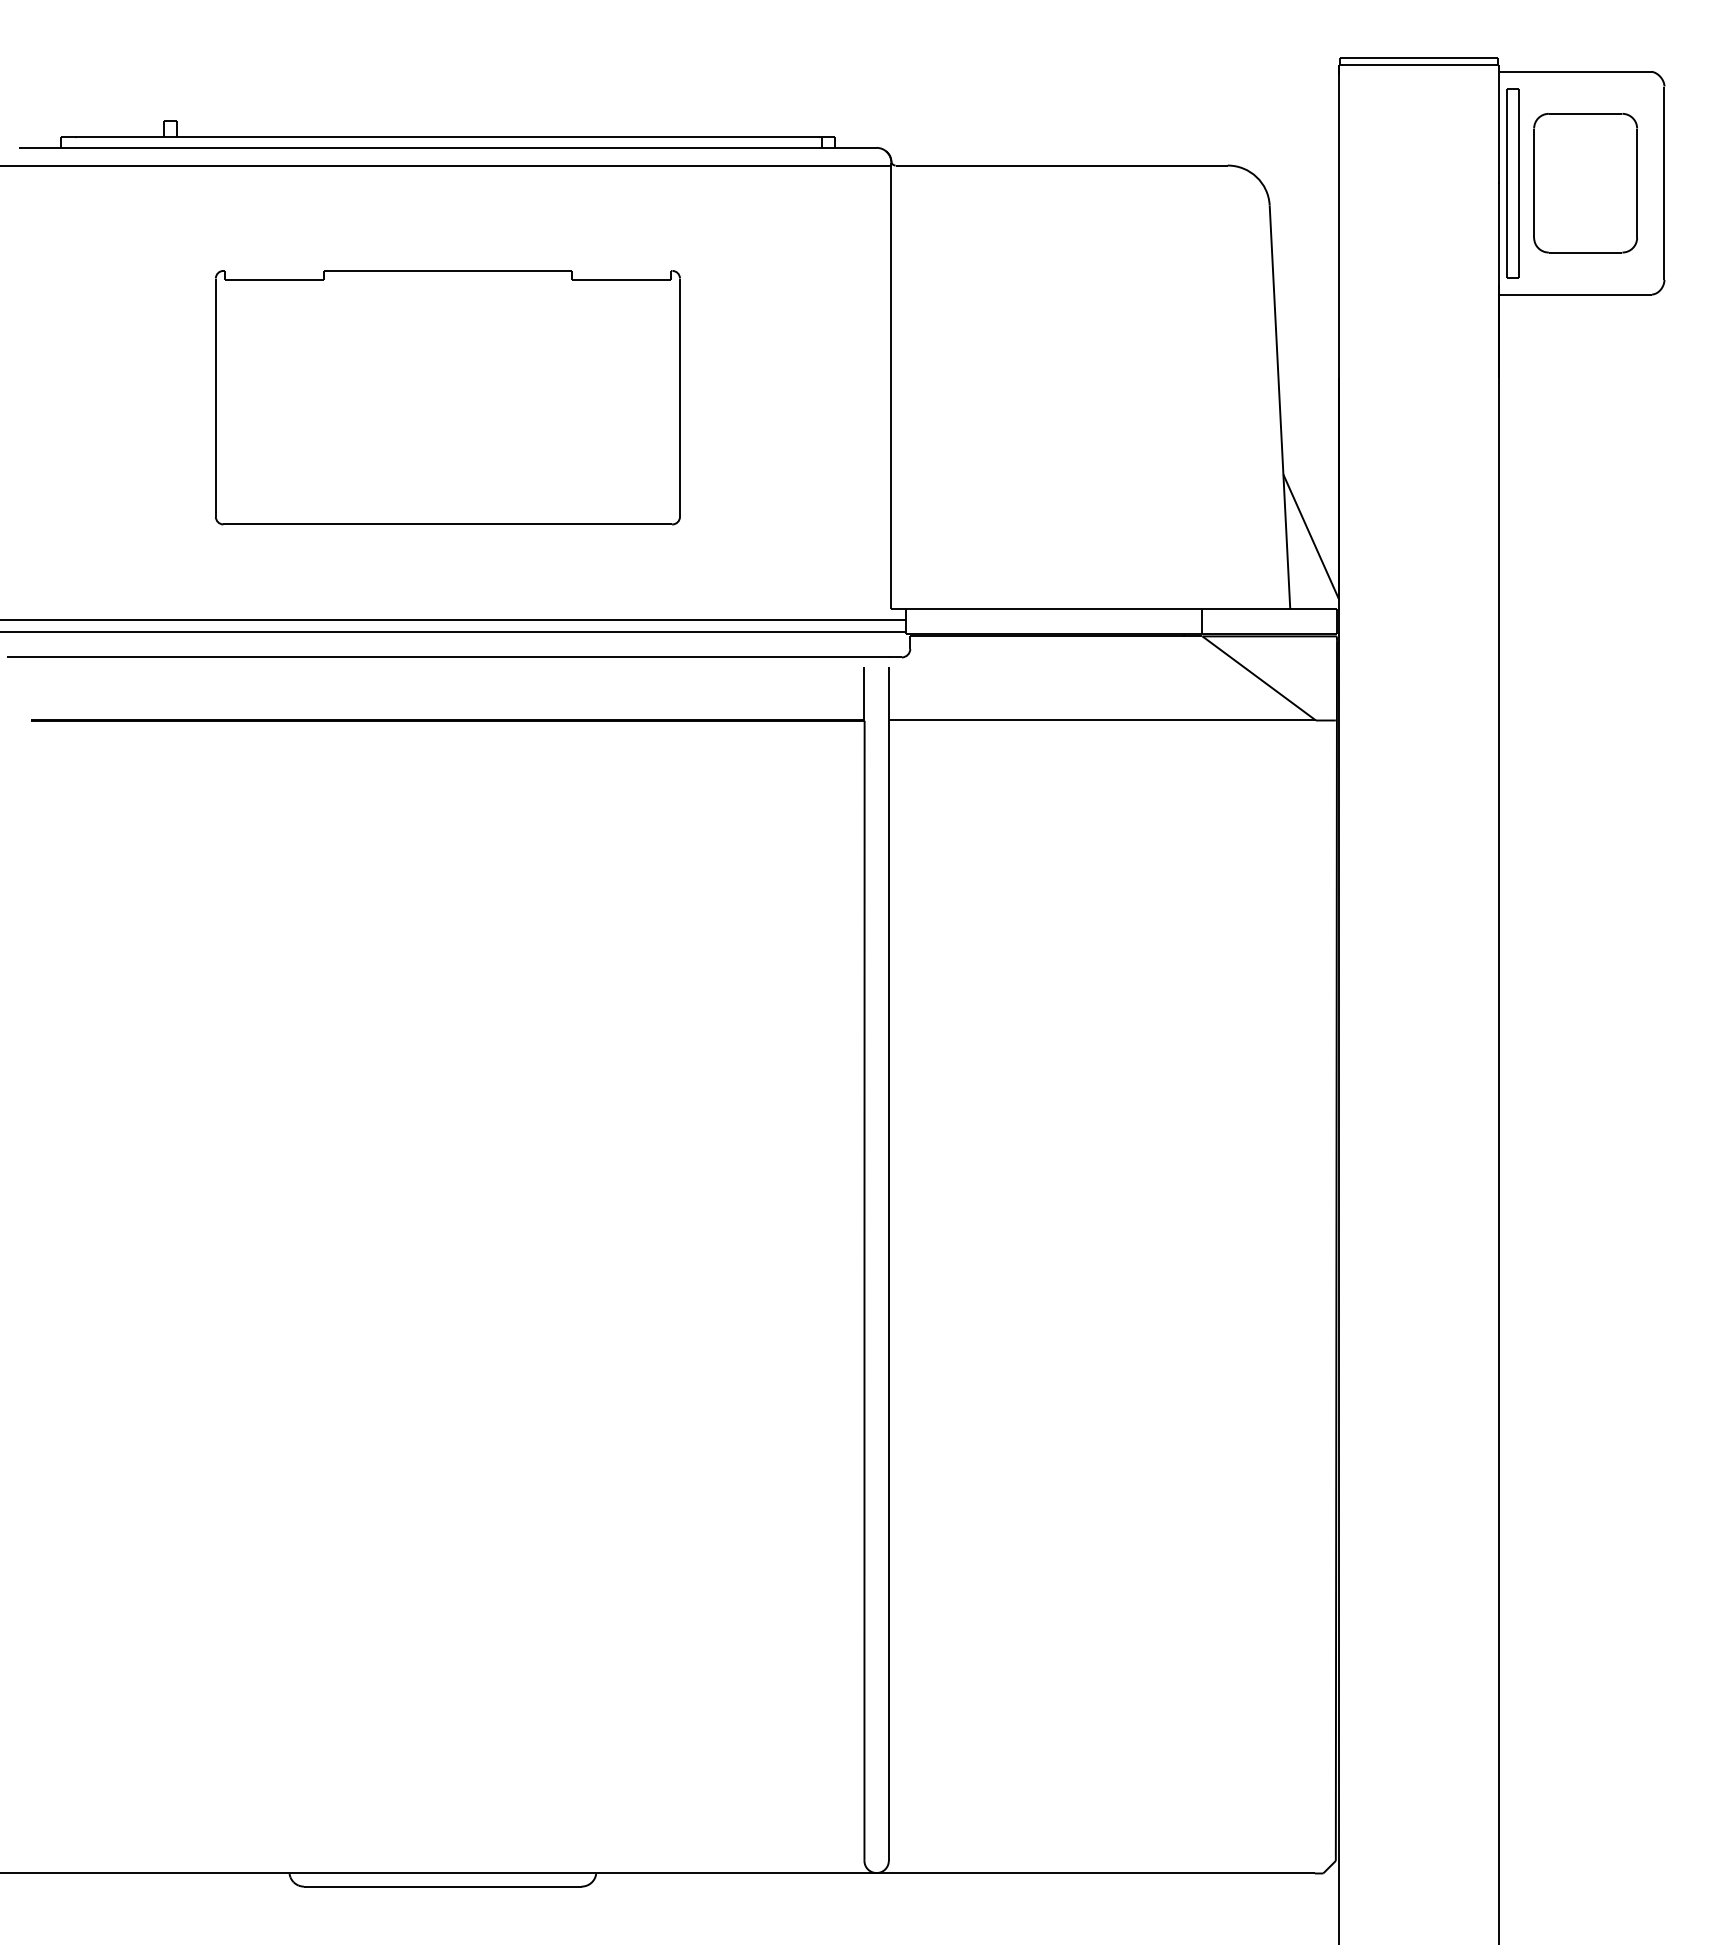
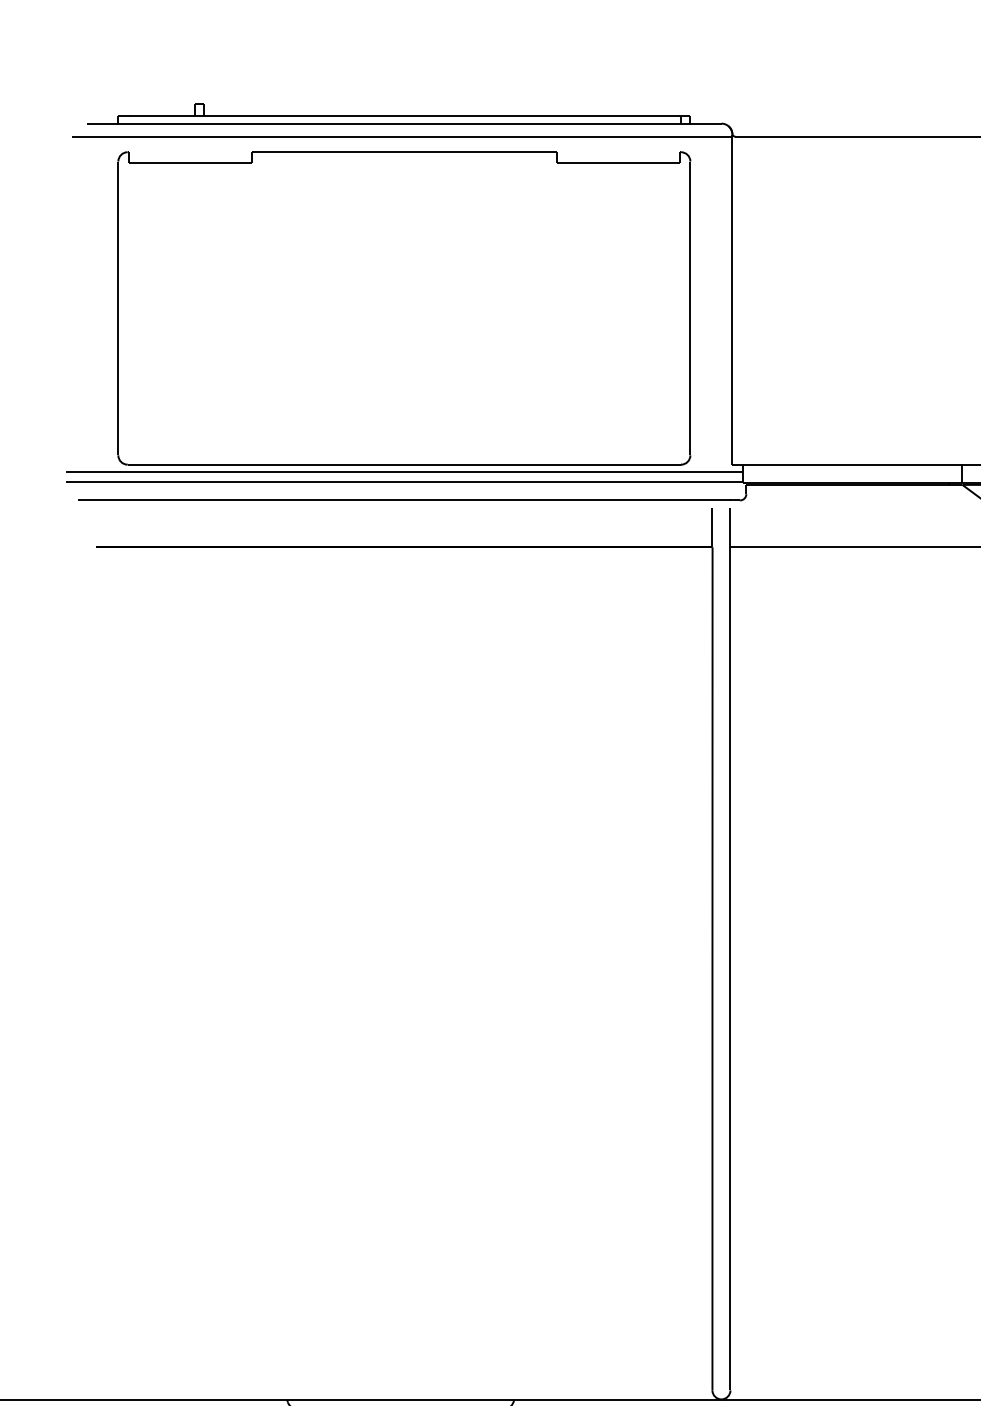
part: (447, 397) -> (404, 308), size x1.67

